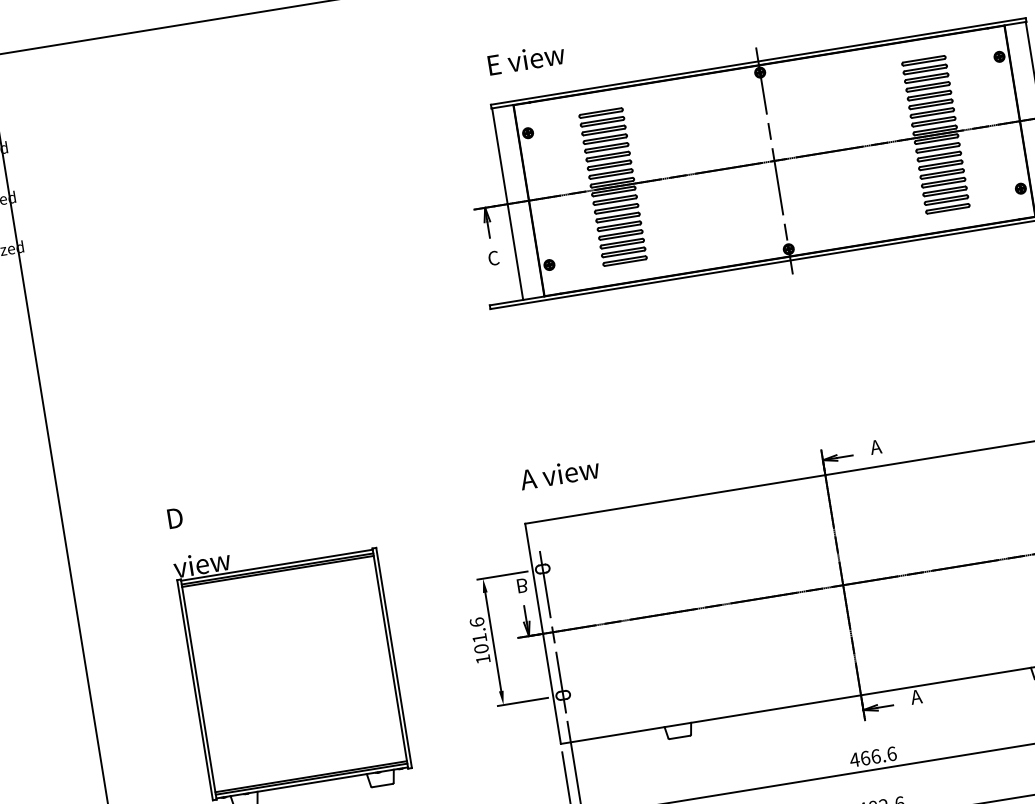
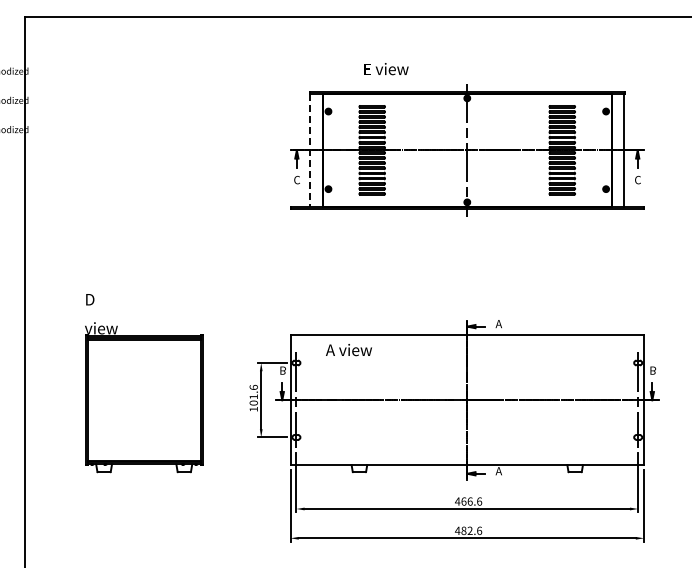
text: (526, 60) -> (386, 69), moved
line: (508, 204) -> (310, 150), solid -> dashed
text: (559, 474) -> (348, 350), moved

